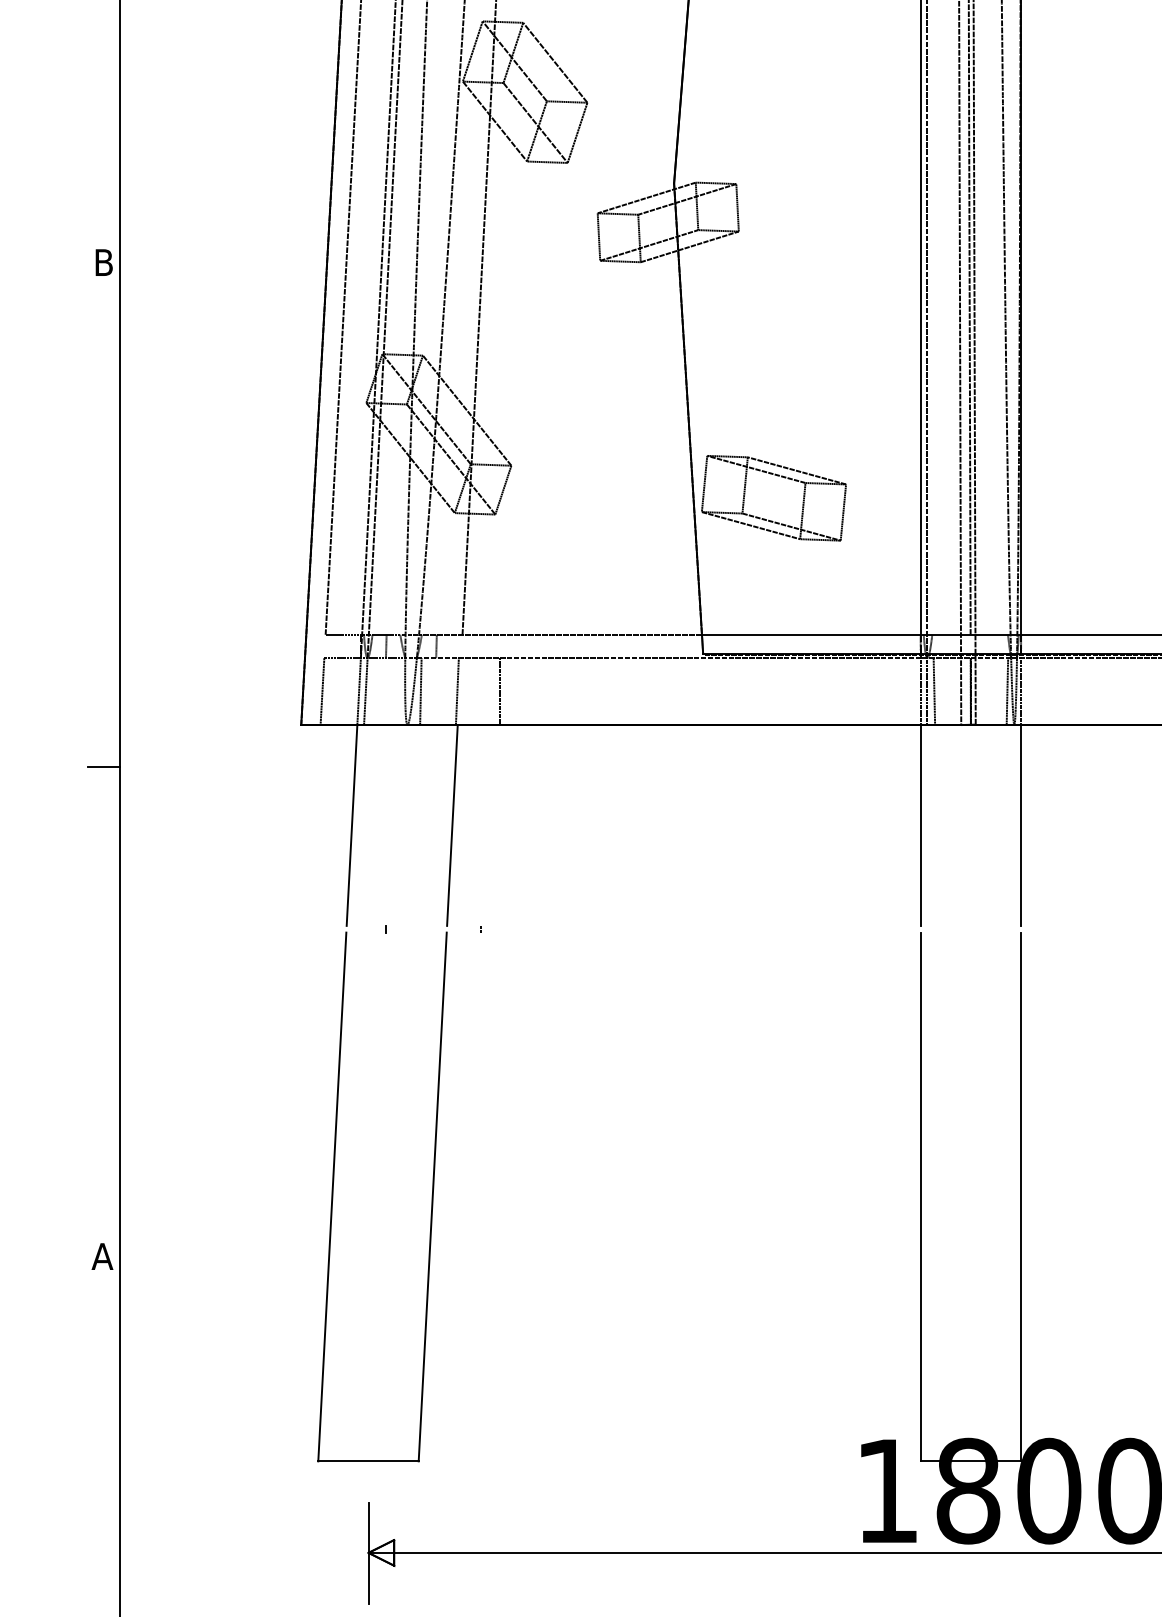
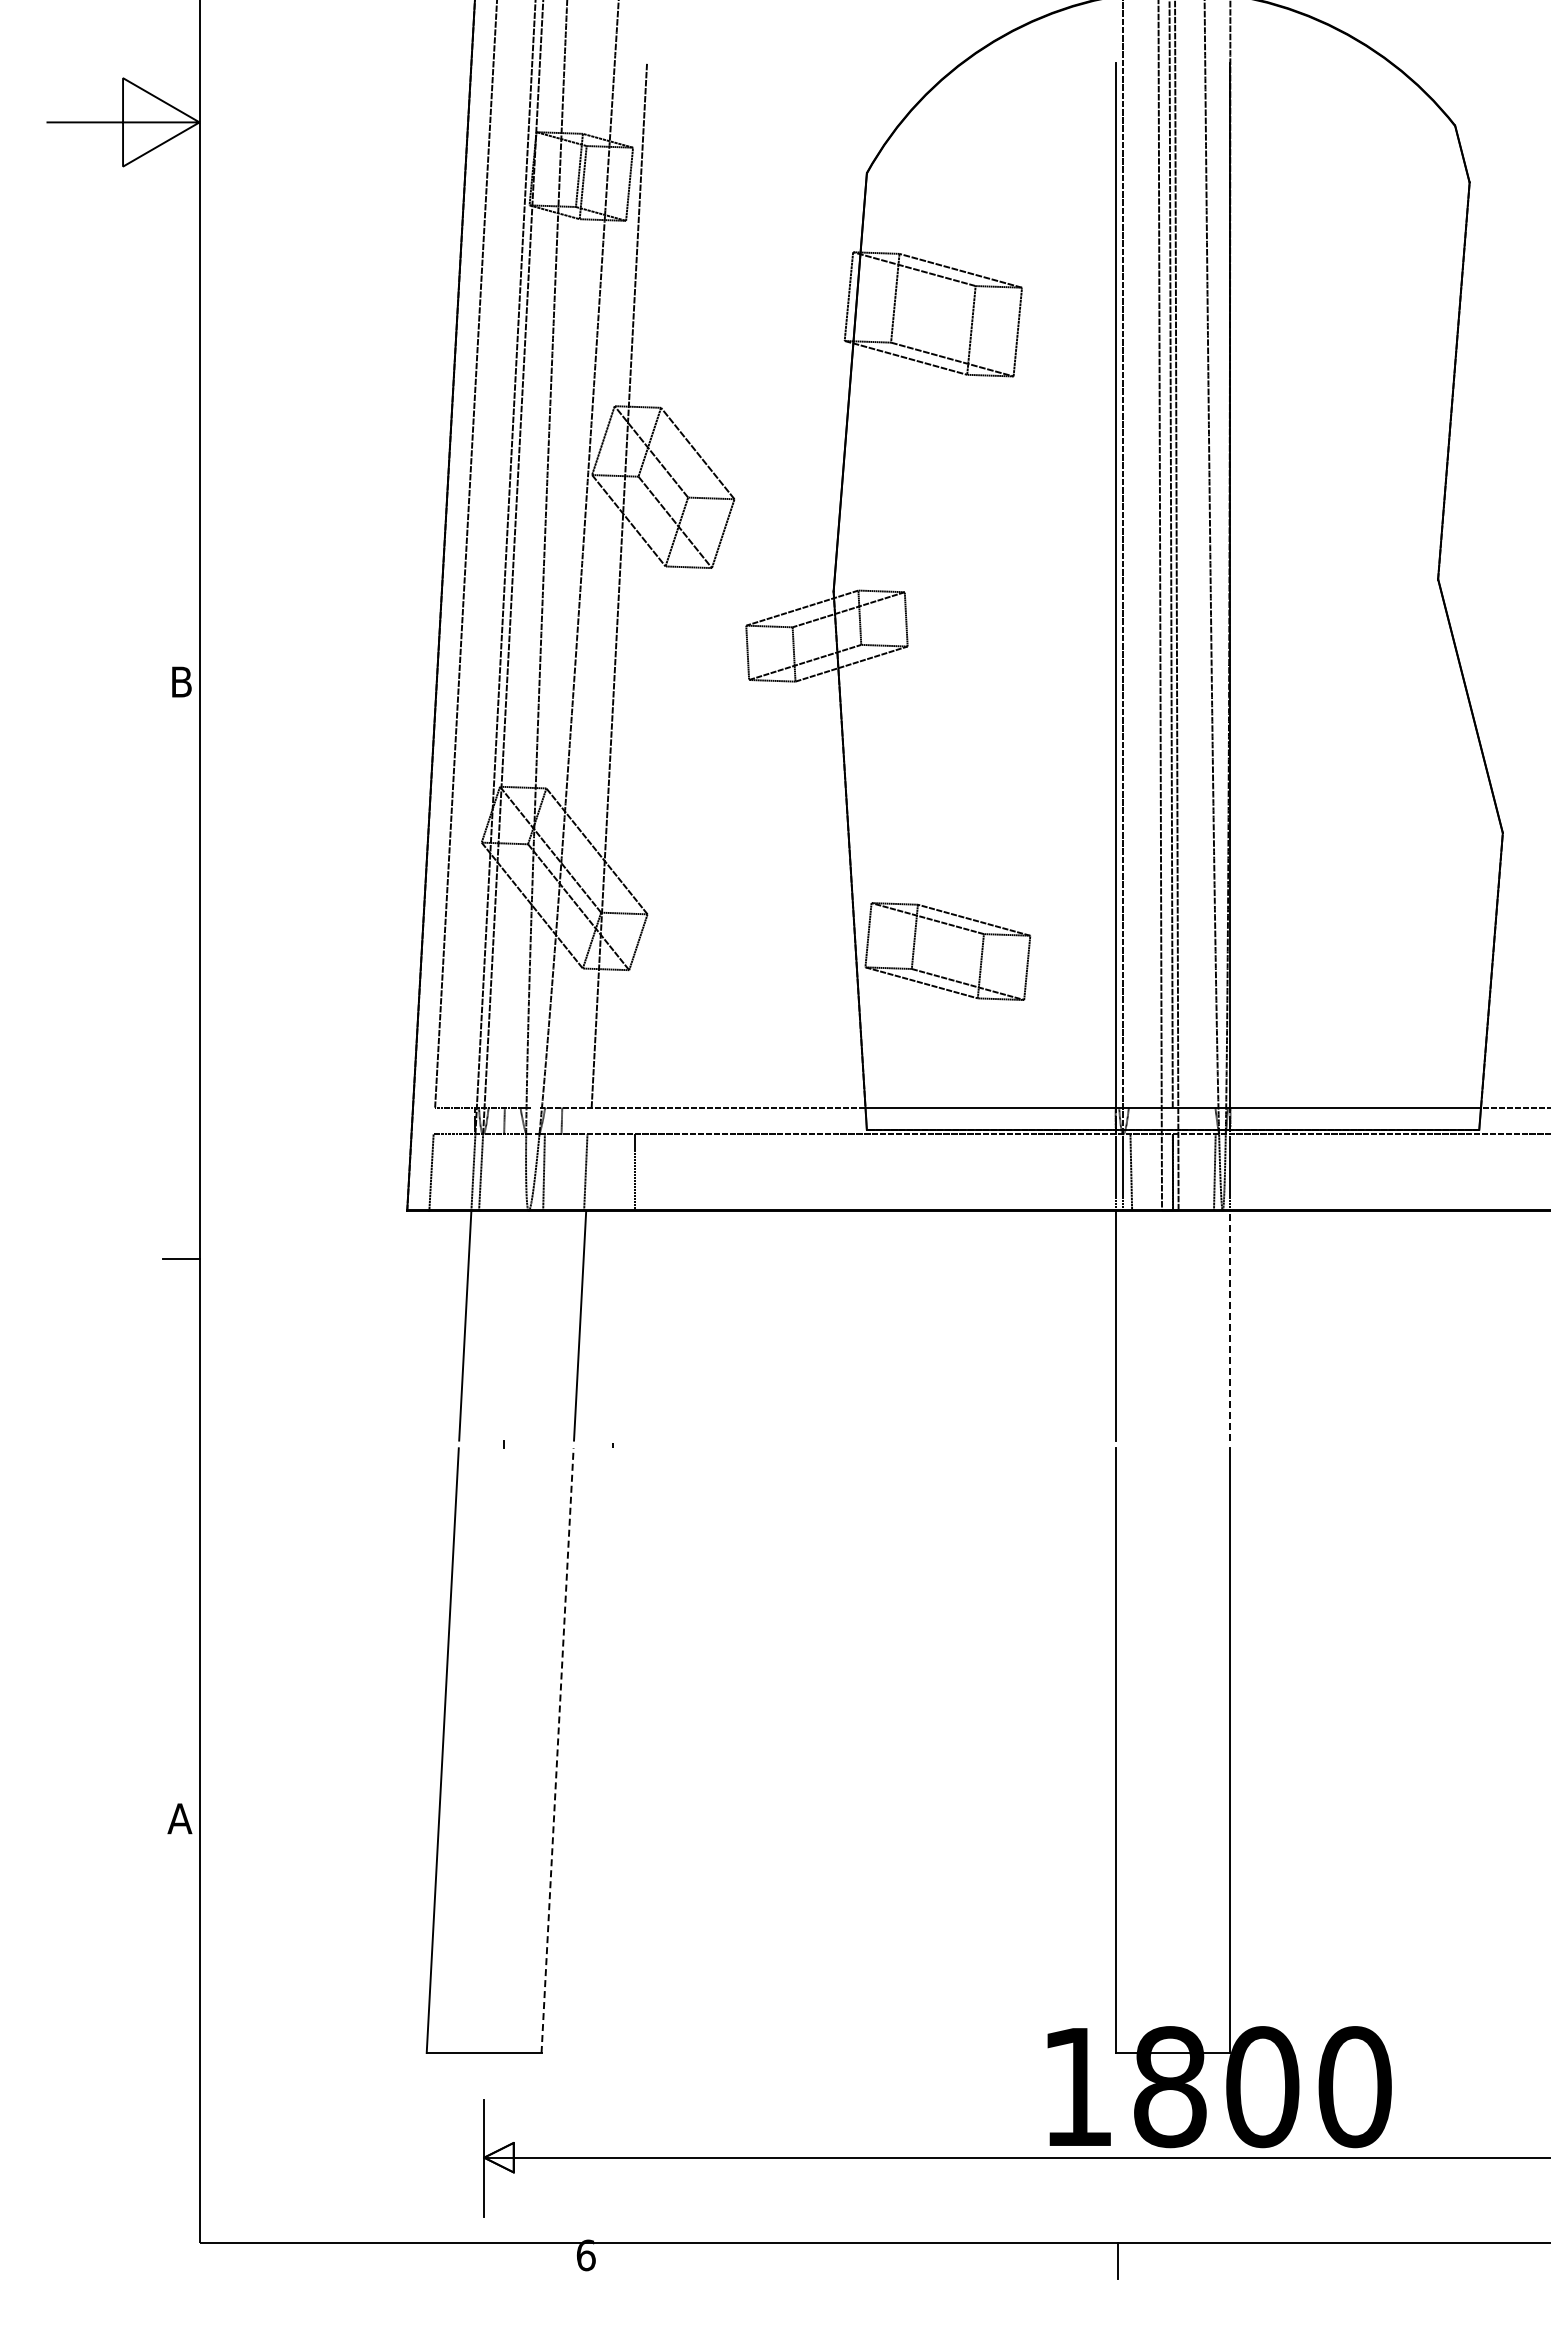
line: (1021, 825) -> (1230, 1325), solid -> dashed
line: (432, 1196) -> (557, 1750), solid -> dashed

